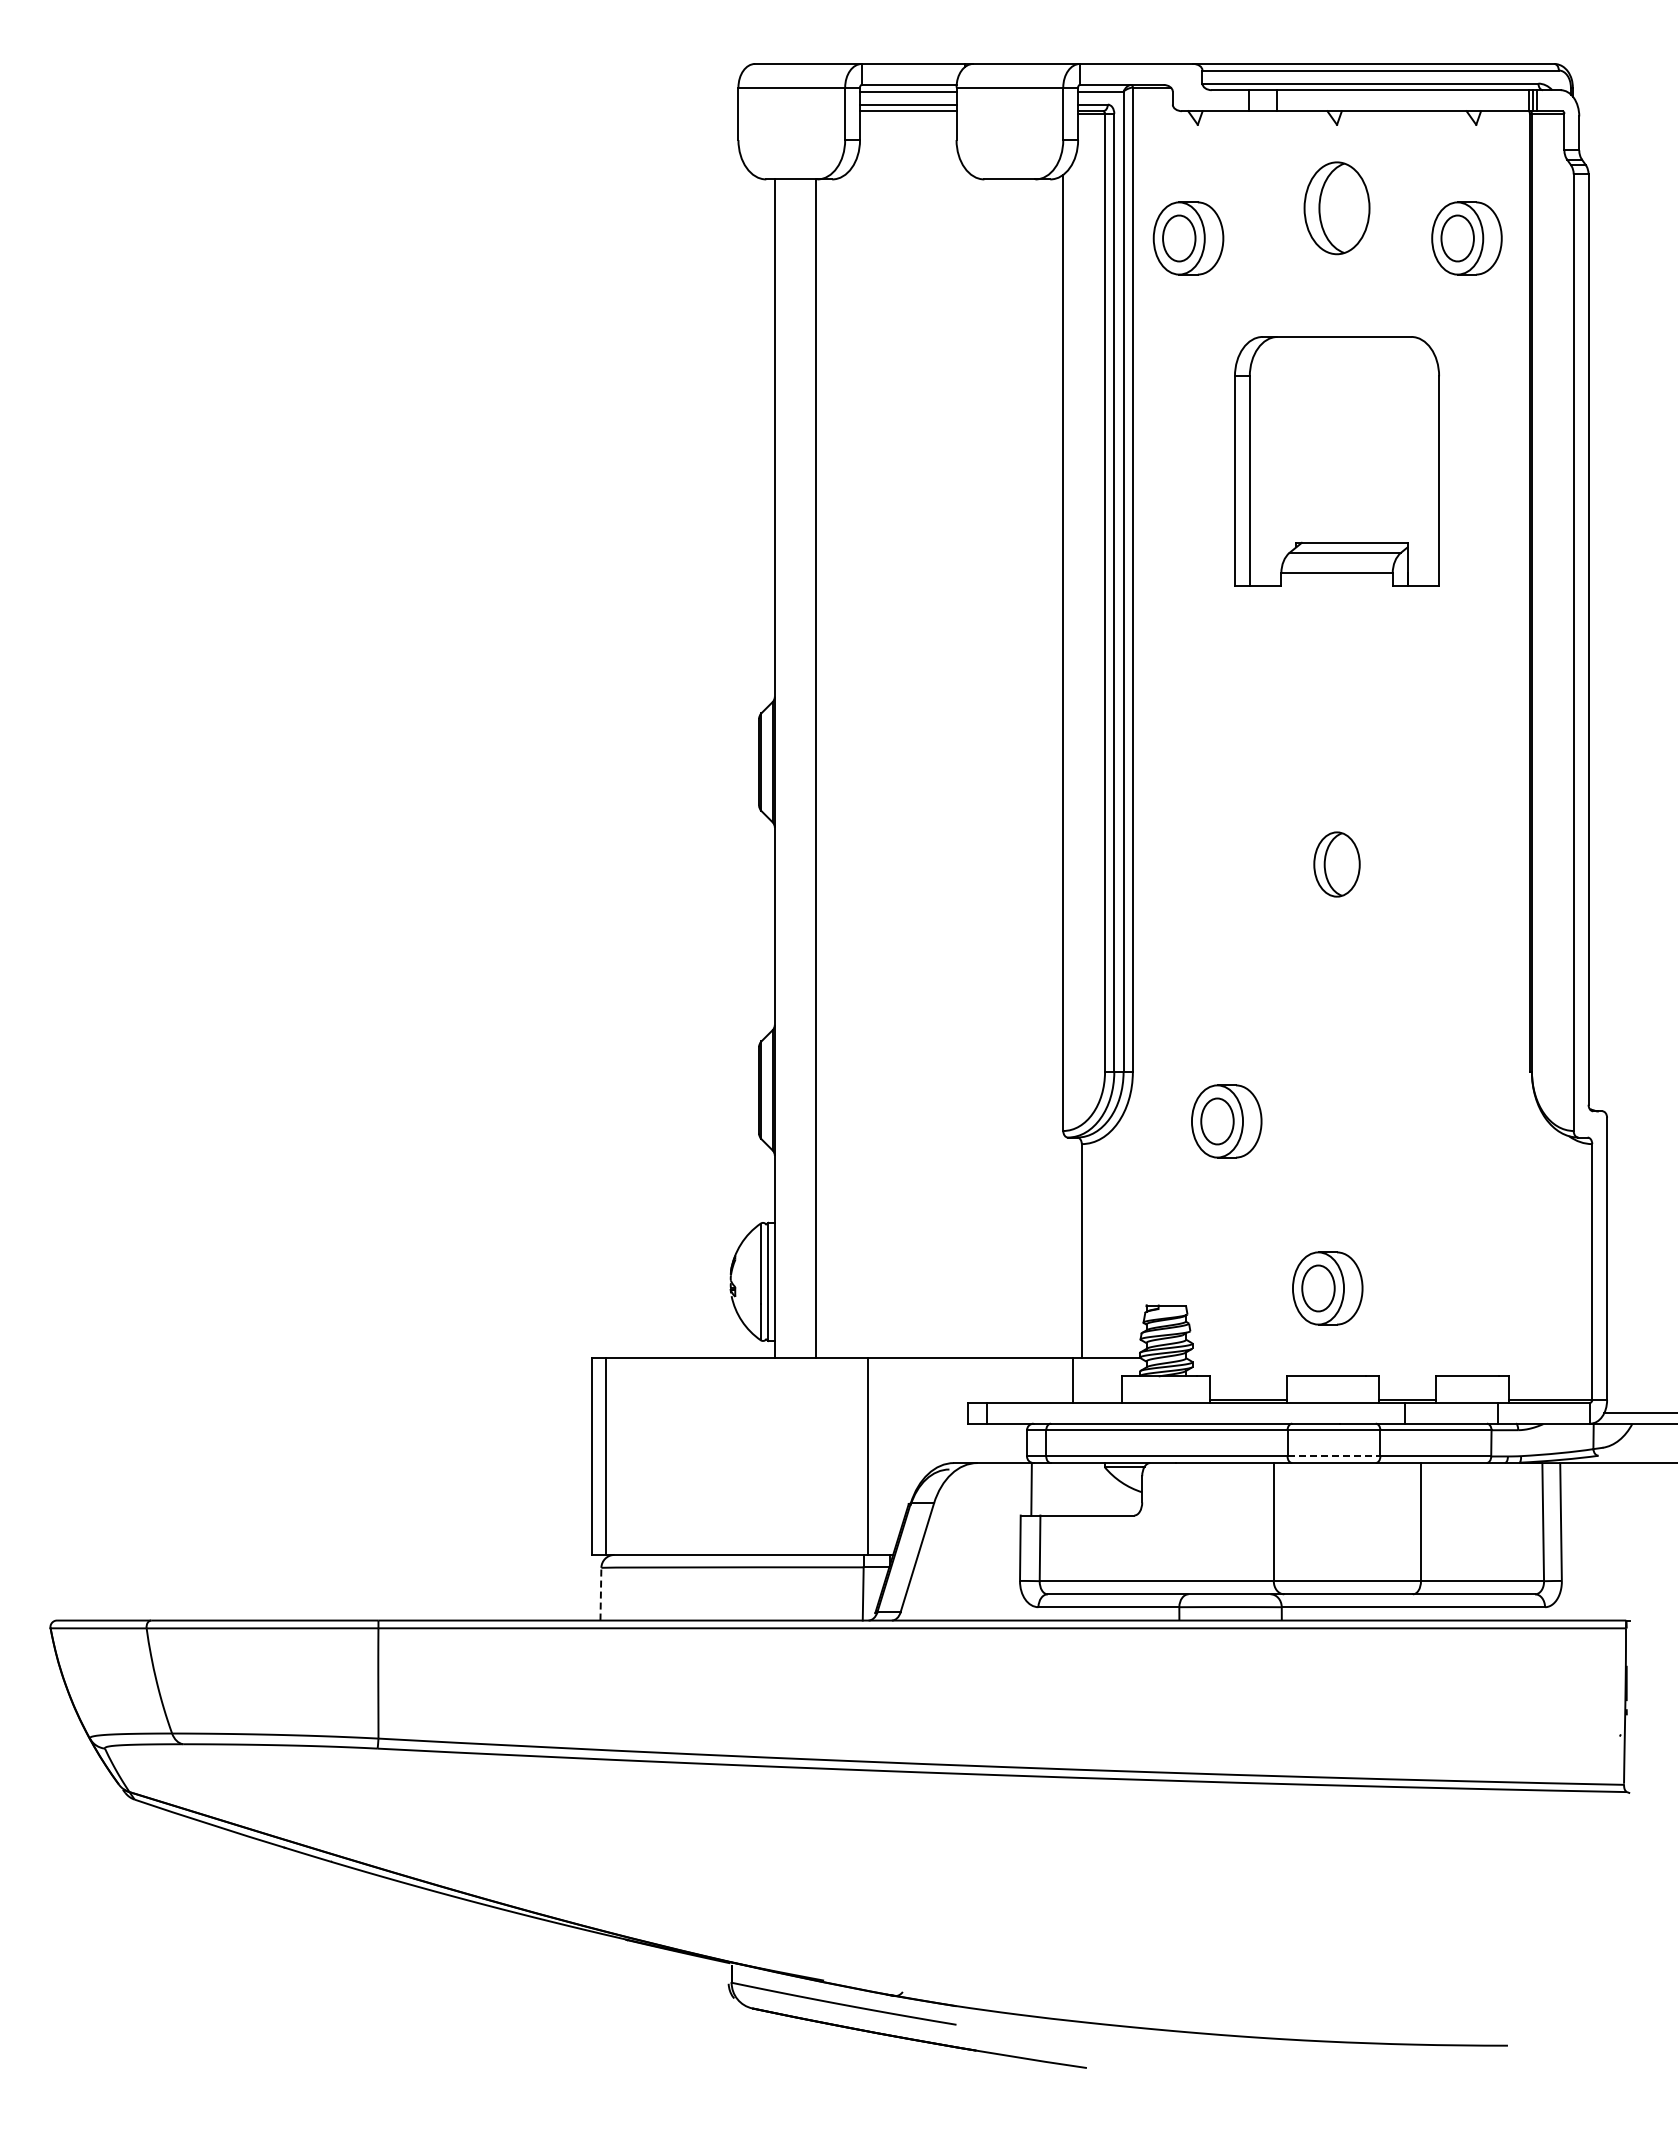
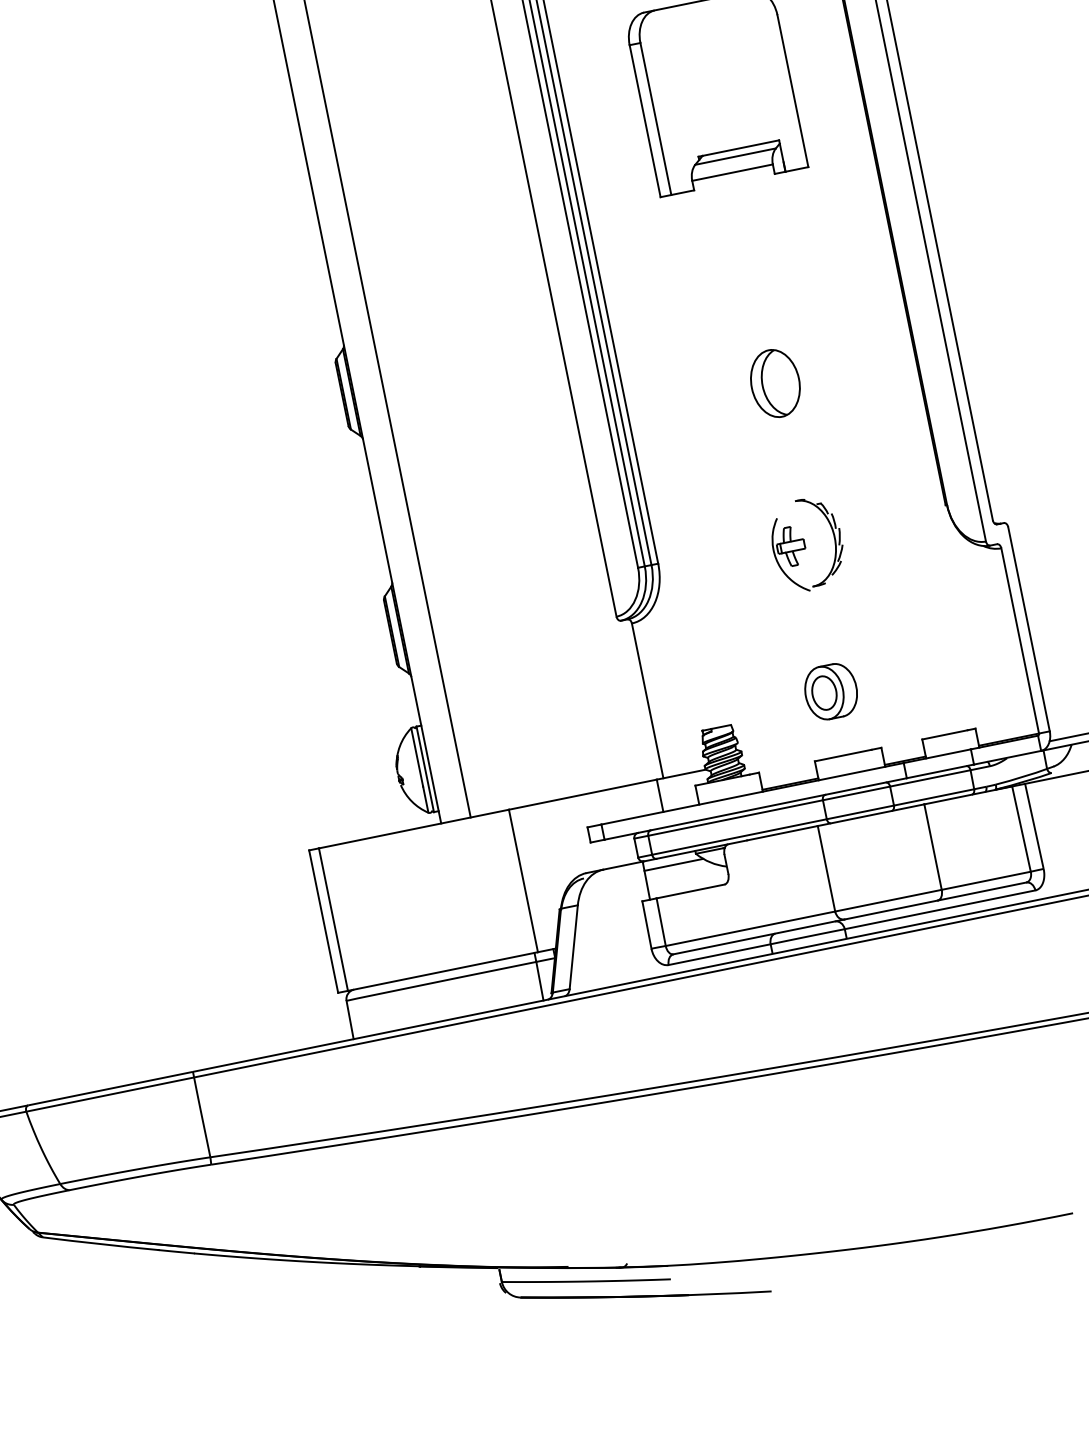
part: (1336, 864) -> (775, 383), size x1.43
part: (1335, 1087) -> (807, 545), added
part: (1226, 1121) -> (733, 585), removed
line: (1334, 1456) -> (860, 812), dashed -> solid
line: (1072, 1475) -> (673, 864), added
line: (600, 1593) -> (349, 1019), dashed -> solid

